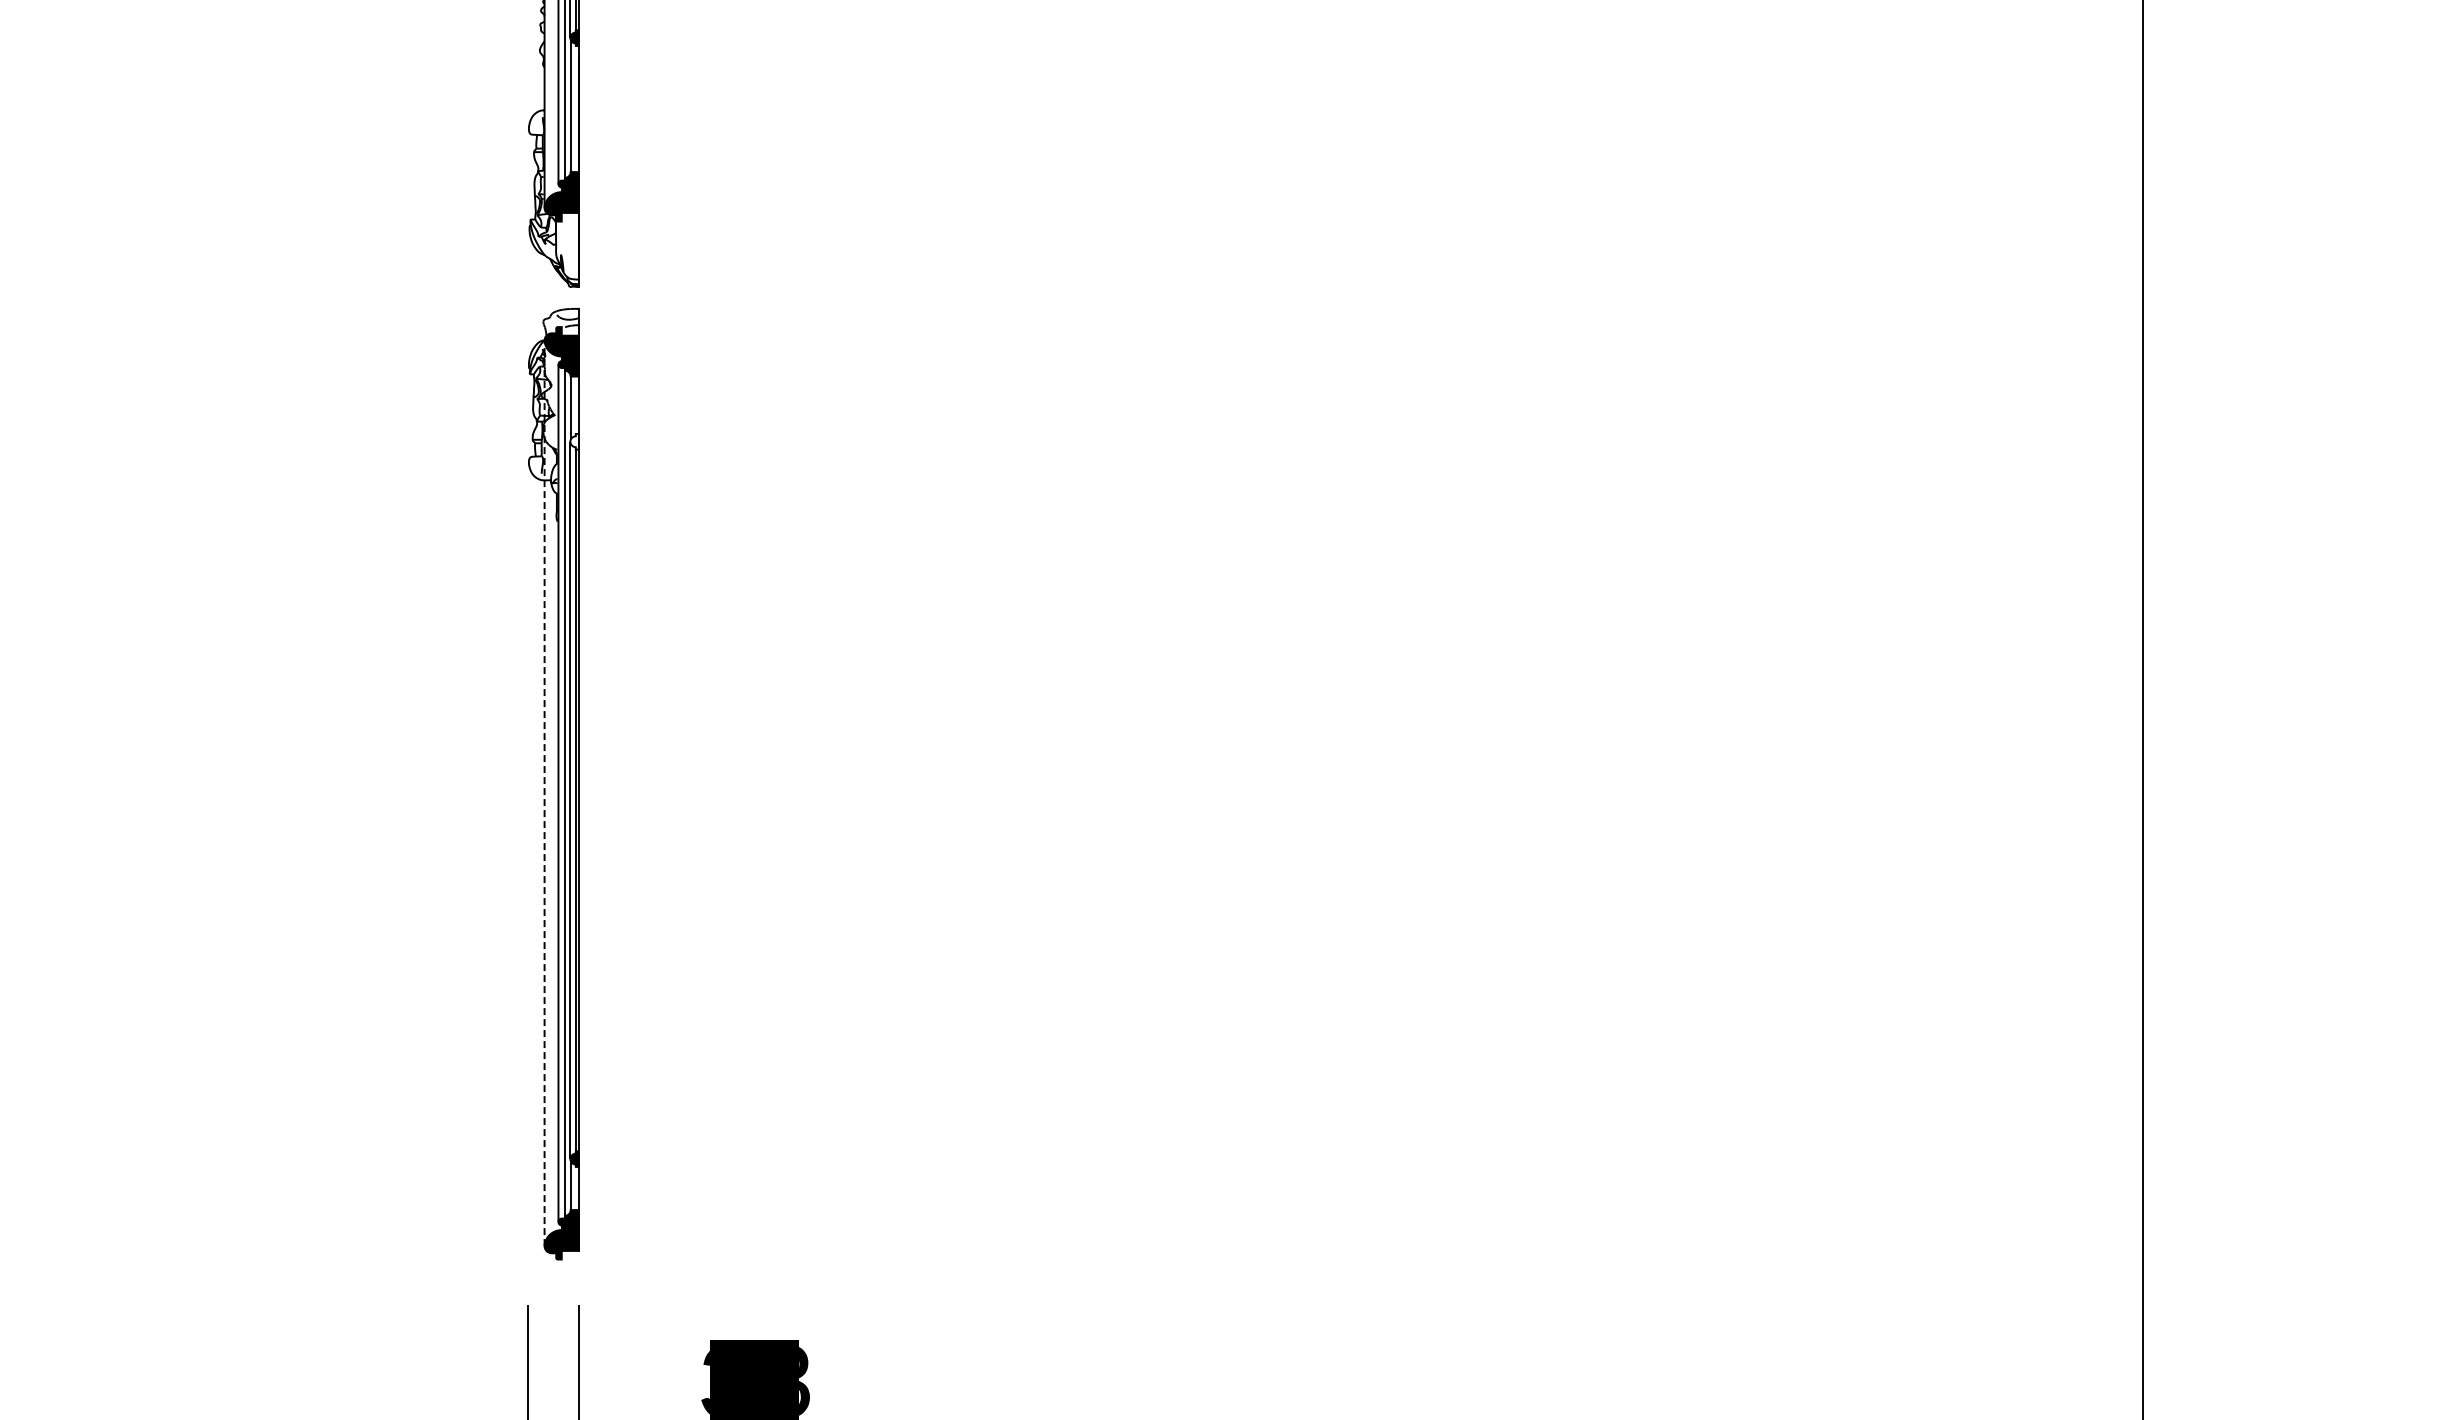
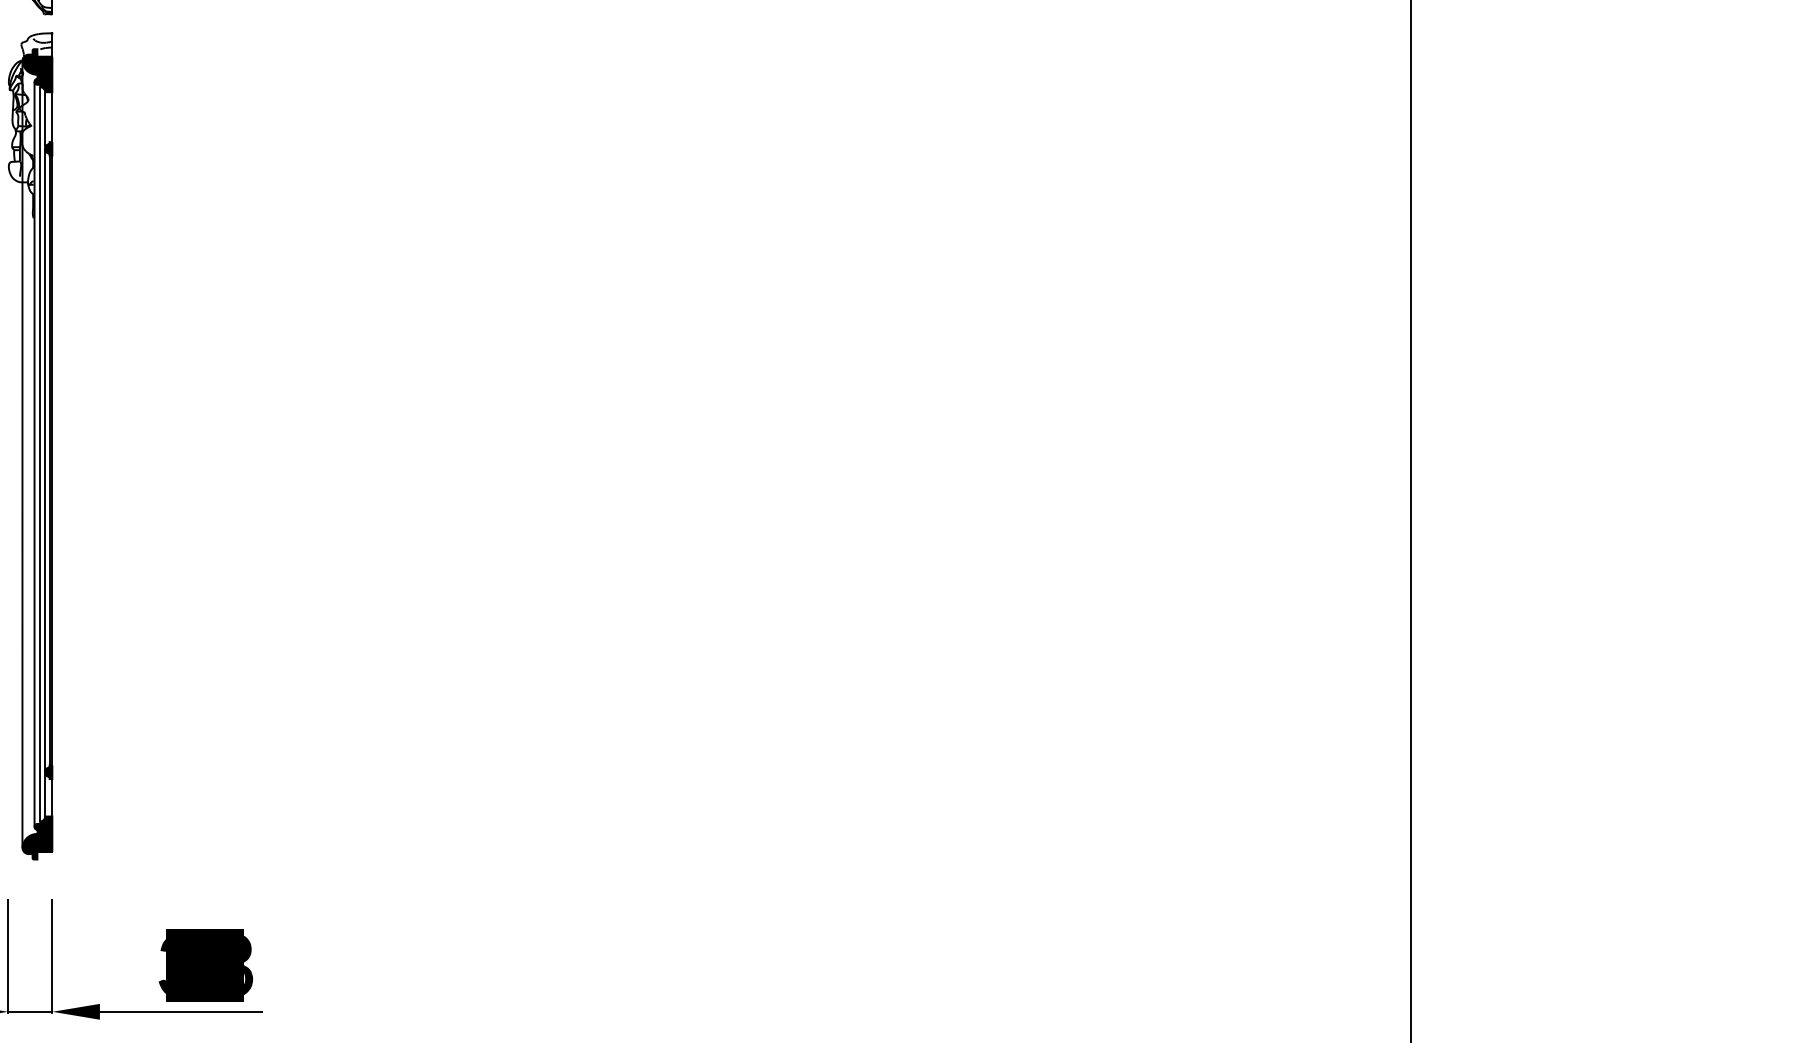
fill: (574, 441) -> (48, 148), added
line: (544, 792) -> (22, 453), dashed -> solid

